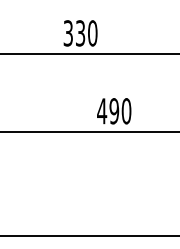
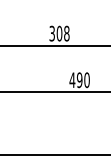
text: (85, 33) -> (62, 33), 330 -> 308

